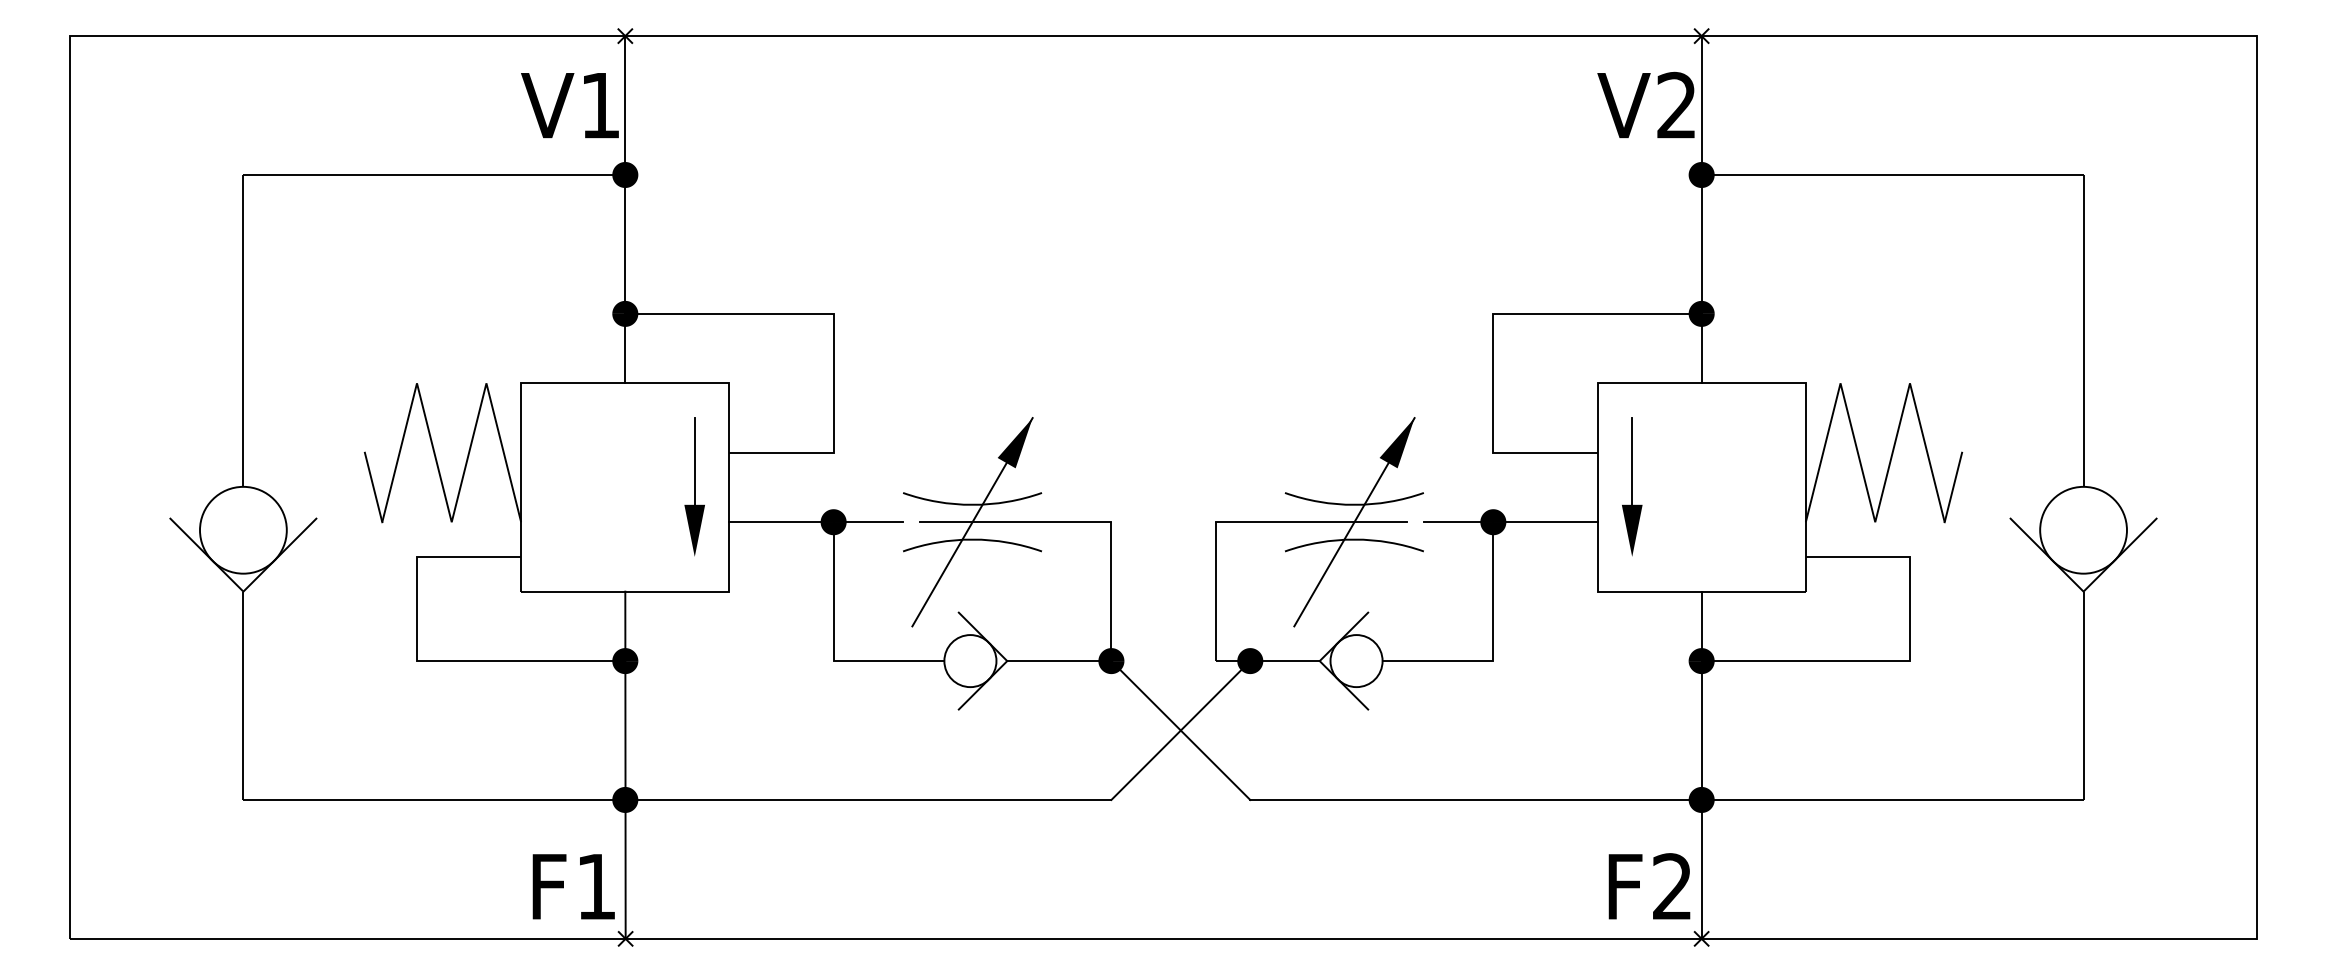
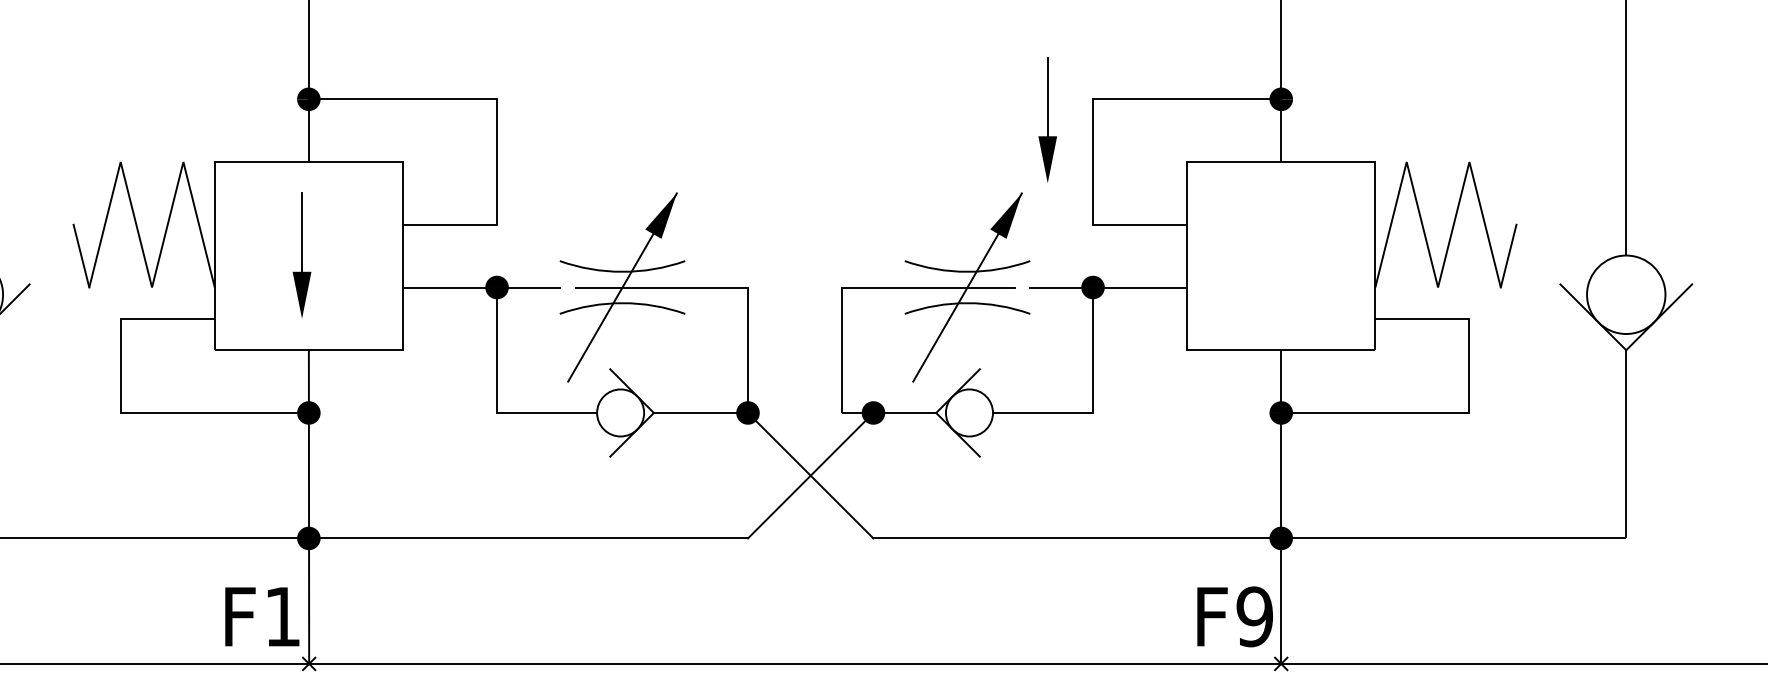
part: (694, 486) -> (301, 255), moved
part: (1632, 486) -> (1048, 119), moved
text: (1672, 886) -> (1254, 616), F2 -> F9

